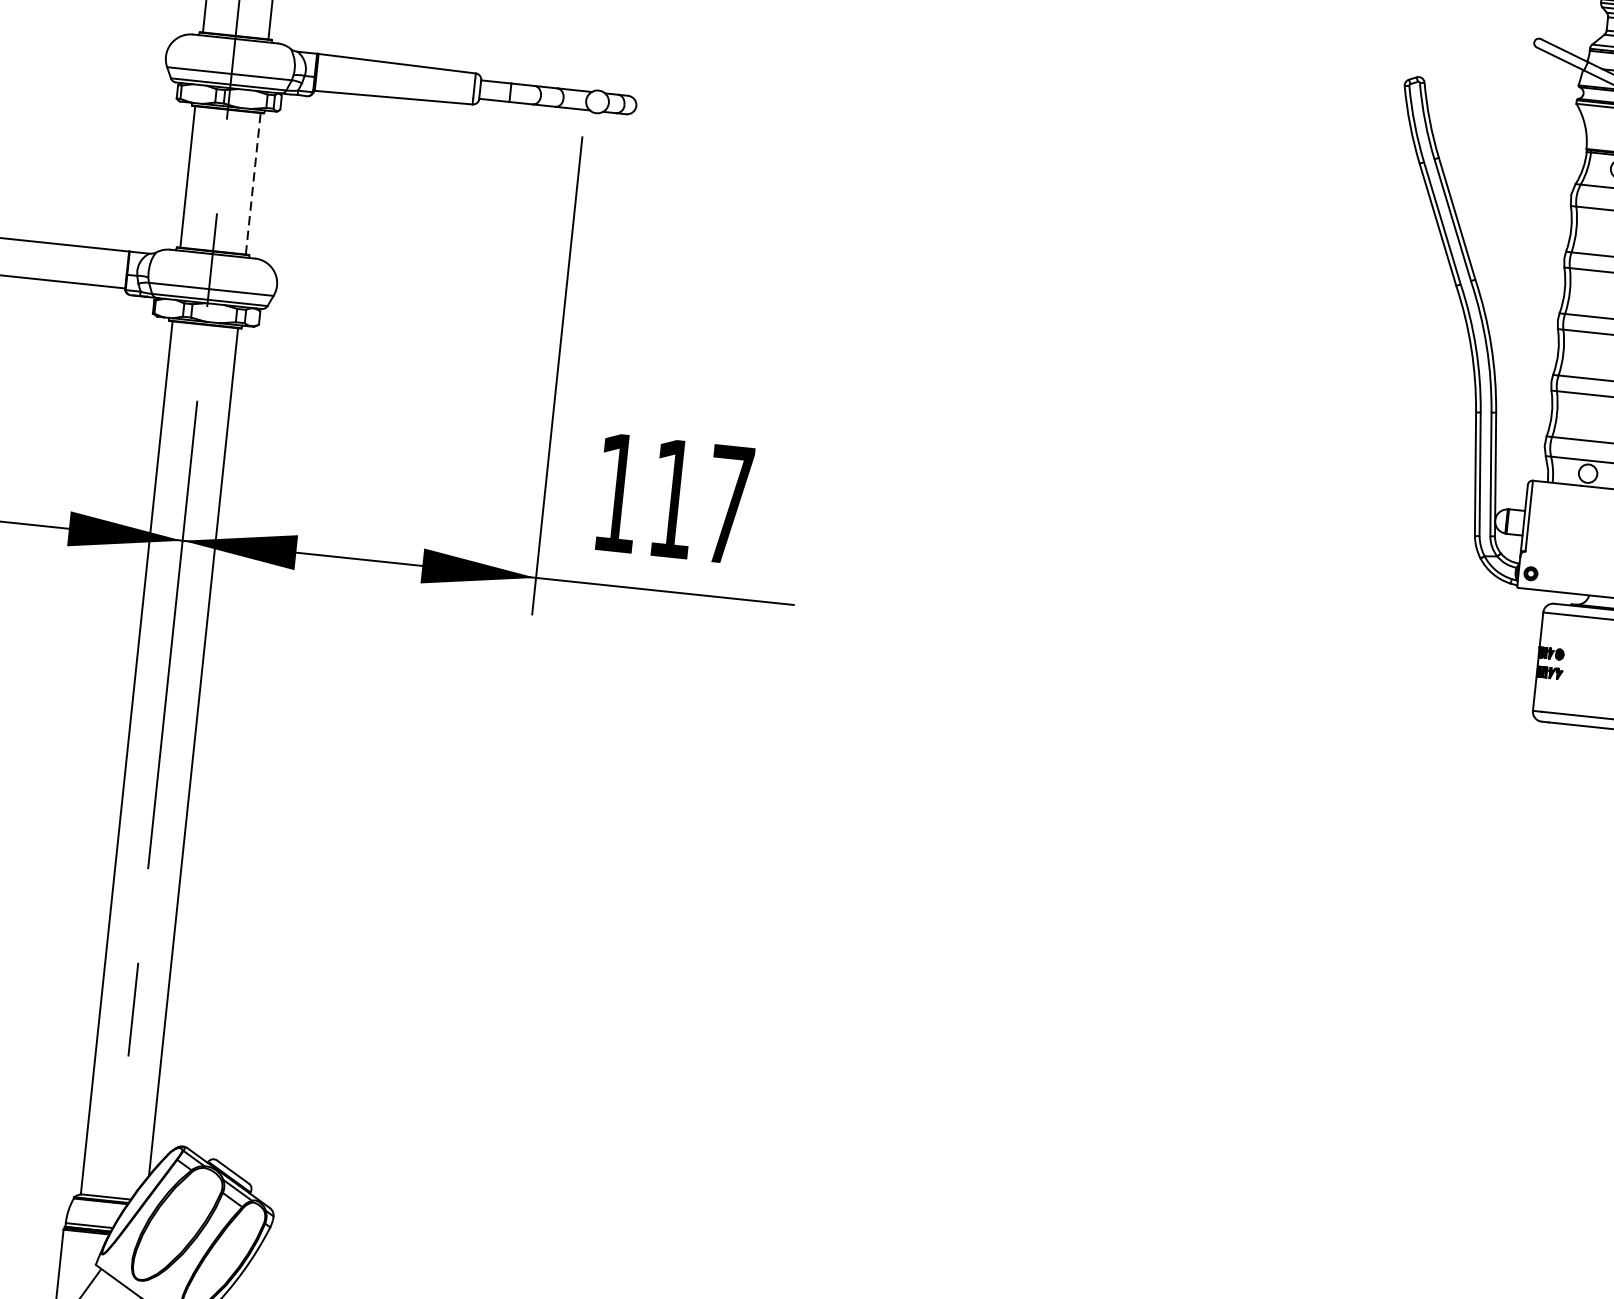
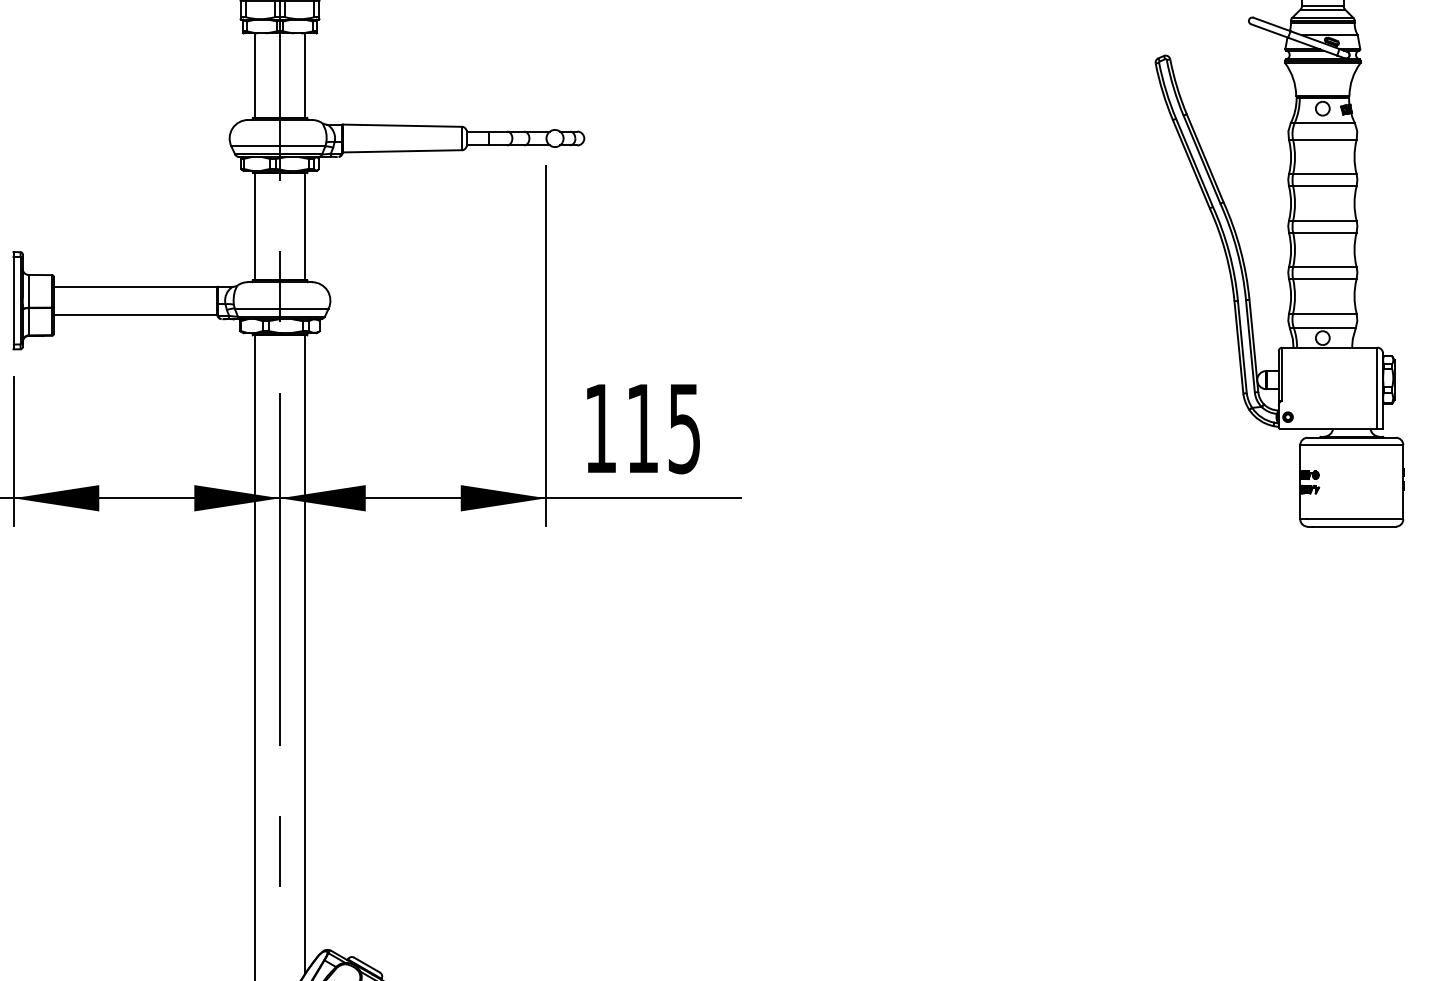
line: (252, 183) -> (304, 226), dashed -> solid
text: (728, 505) -> (684, 429), 117 -> 115

